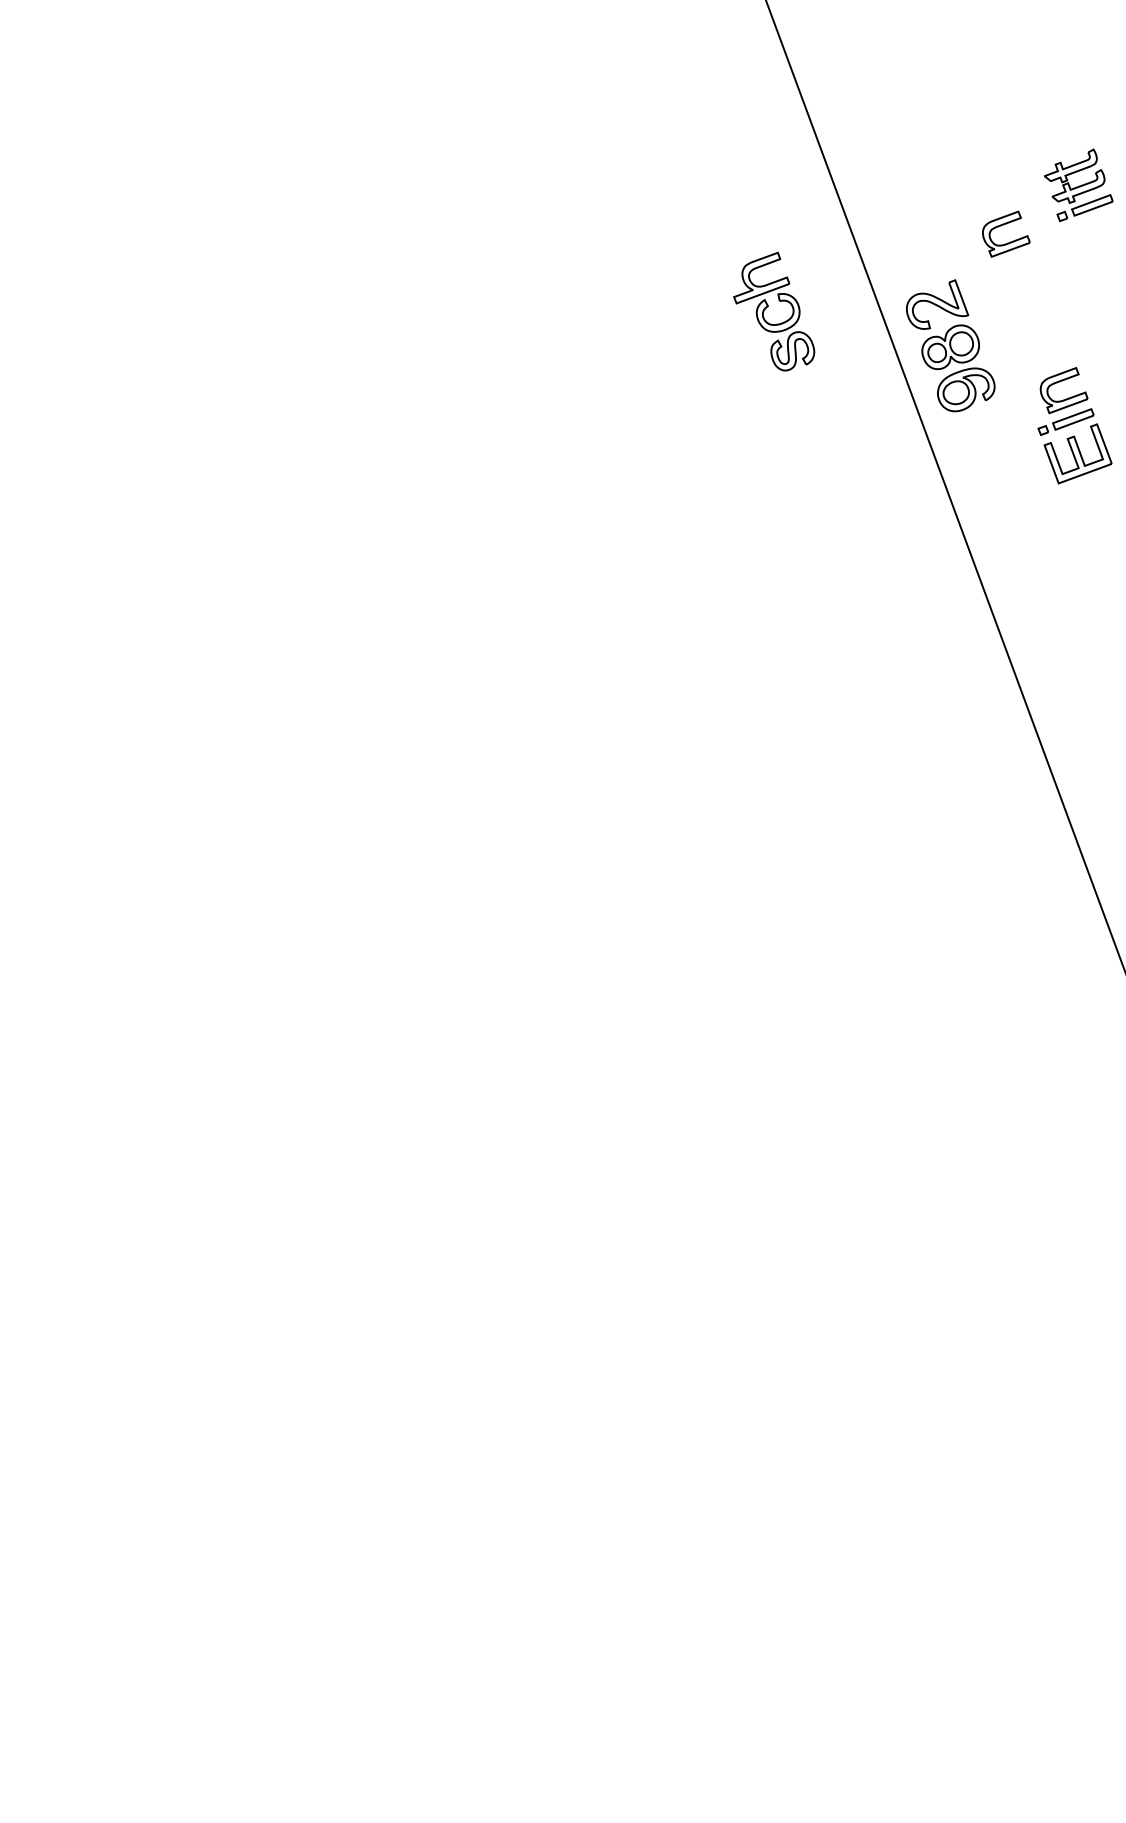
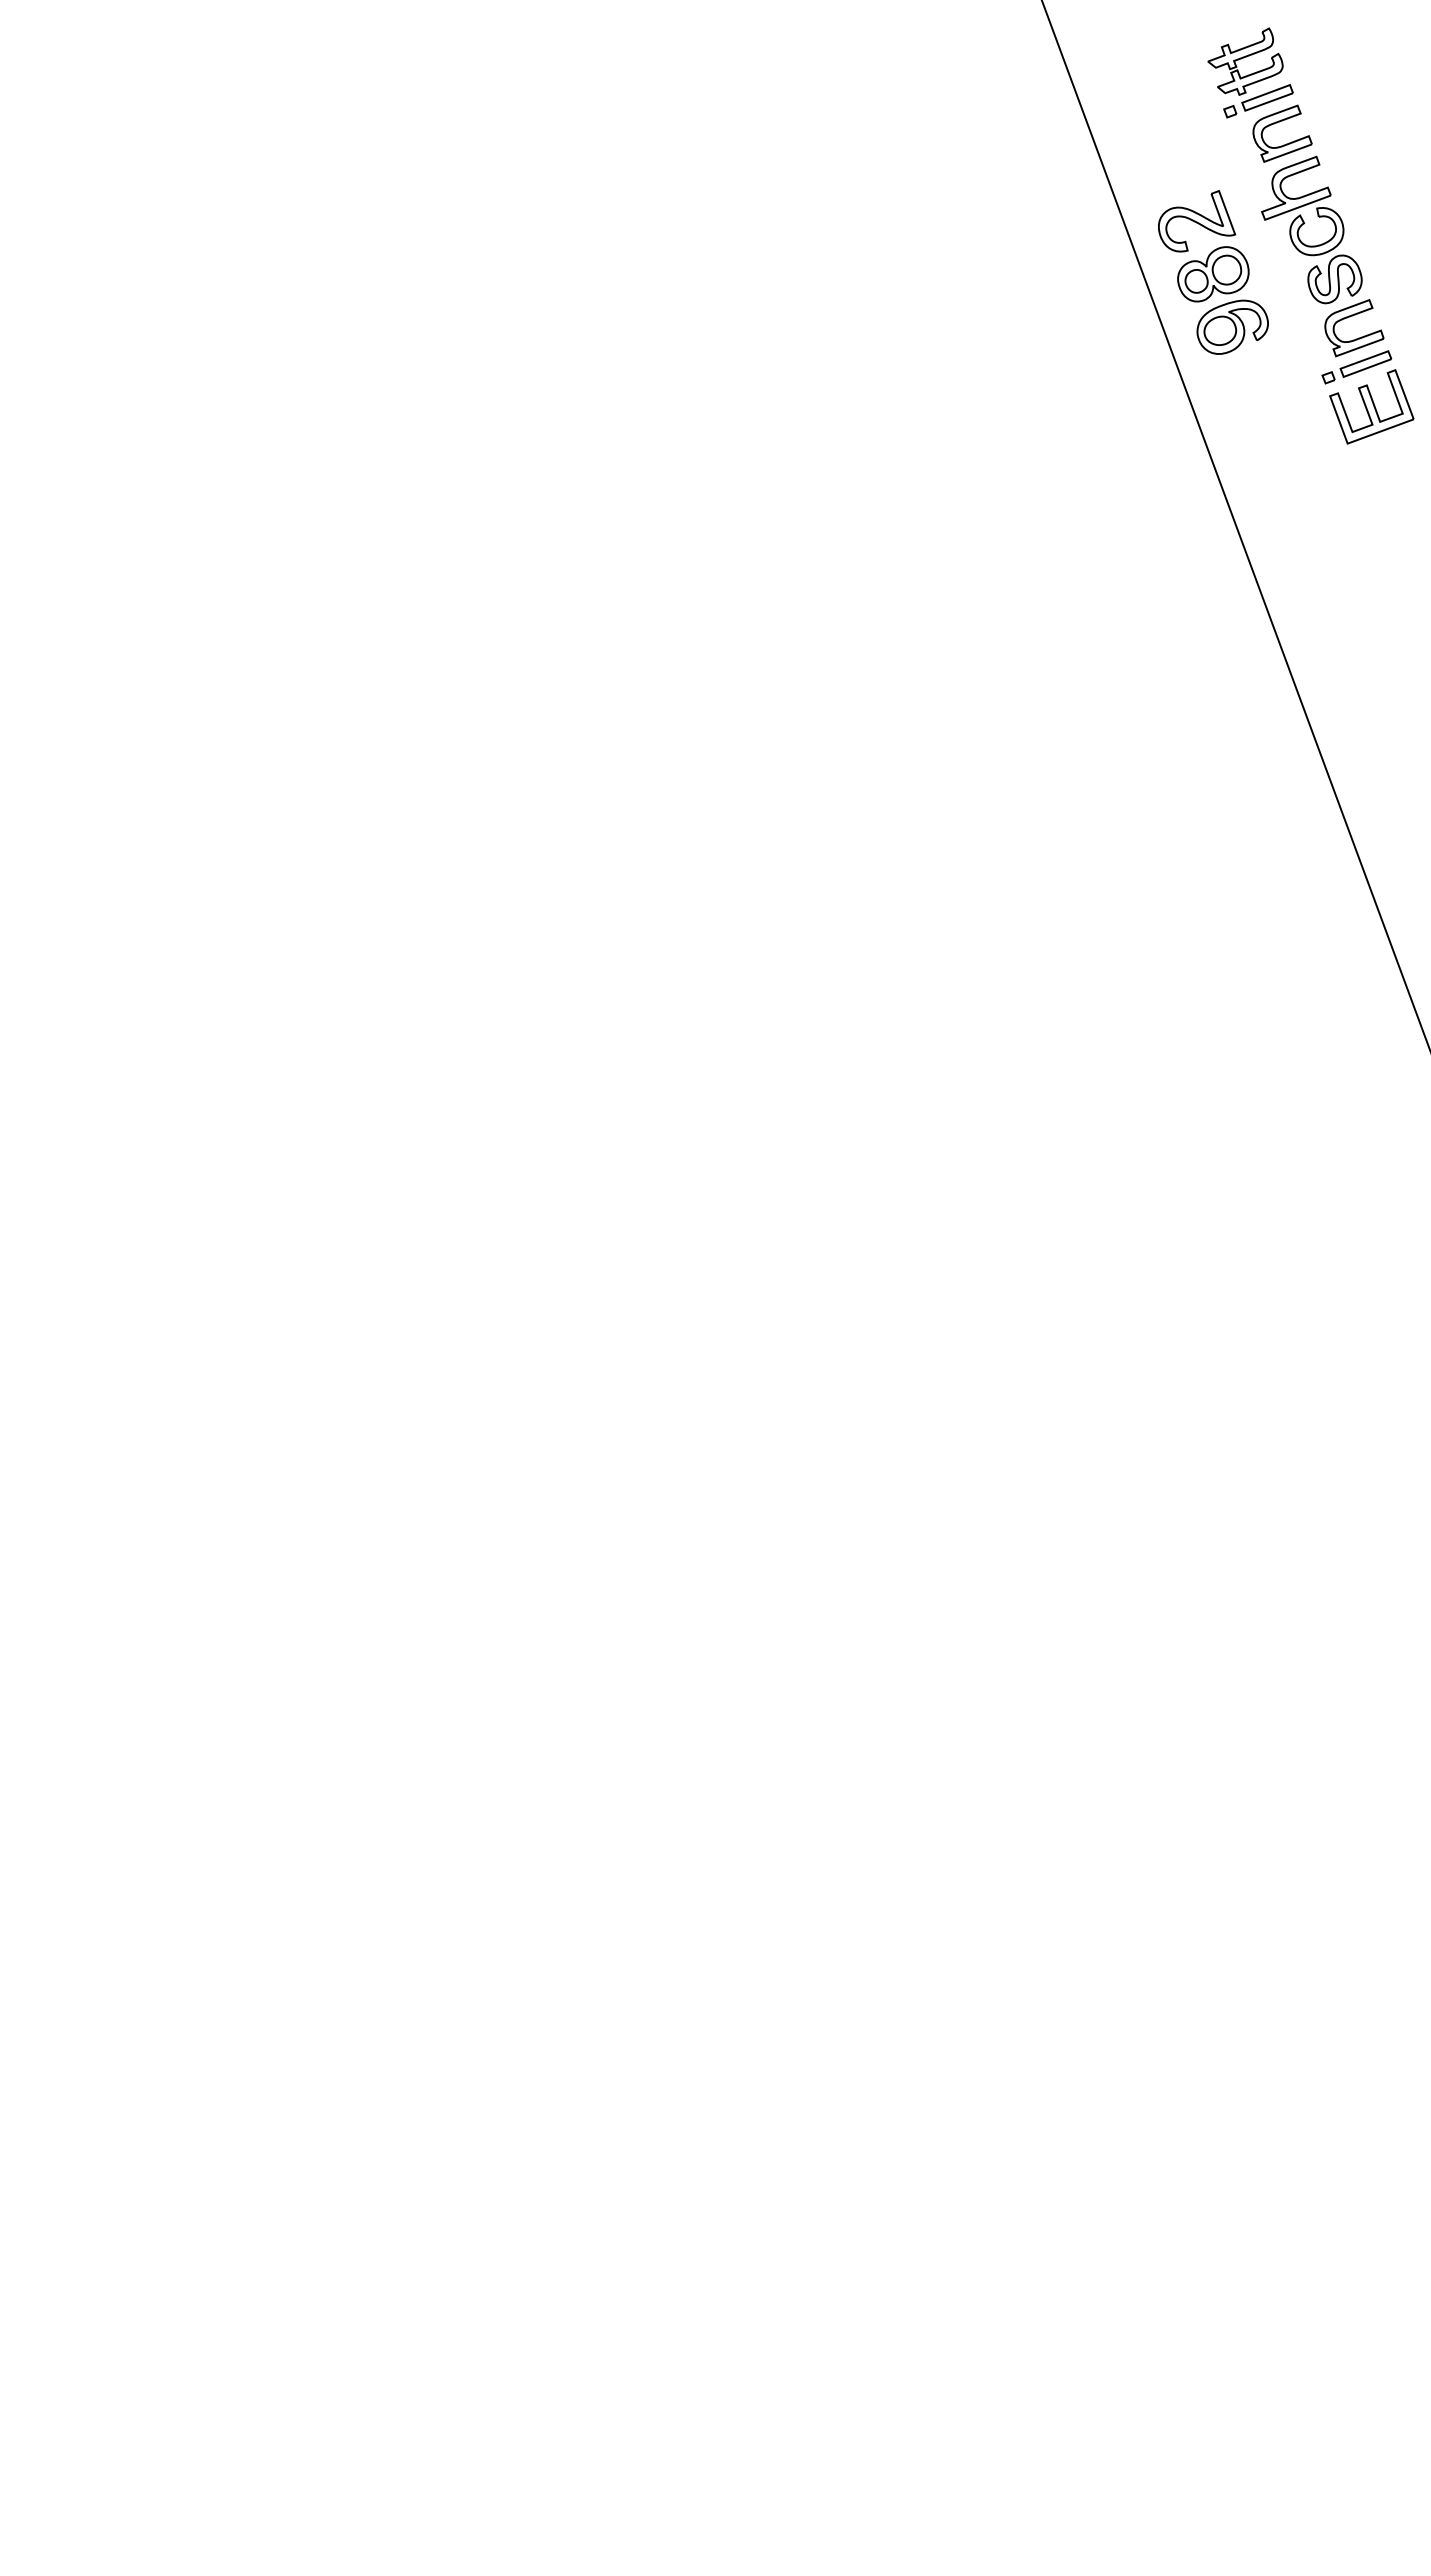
part: (1078, 184) -> (1250, 72), moved
part: (769, 306) -> (1305, 223), moved

